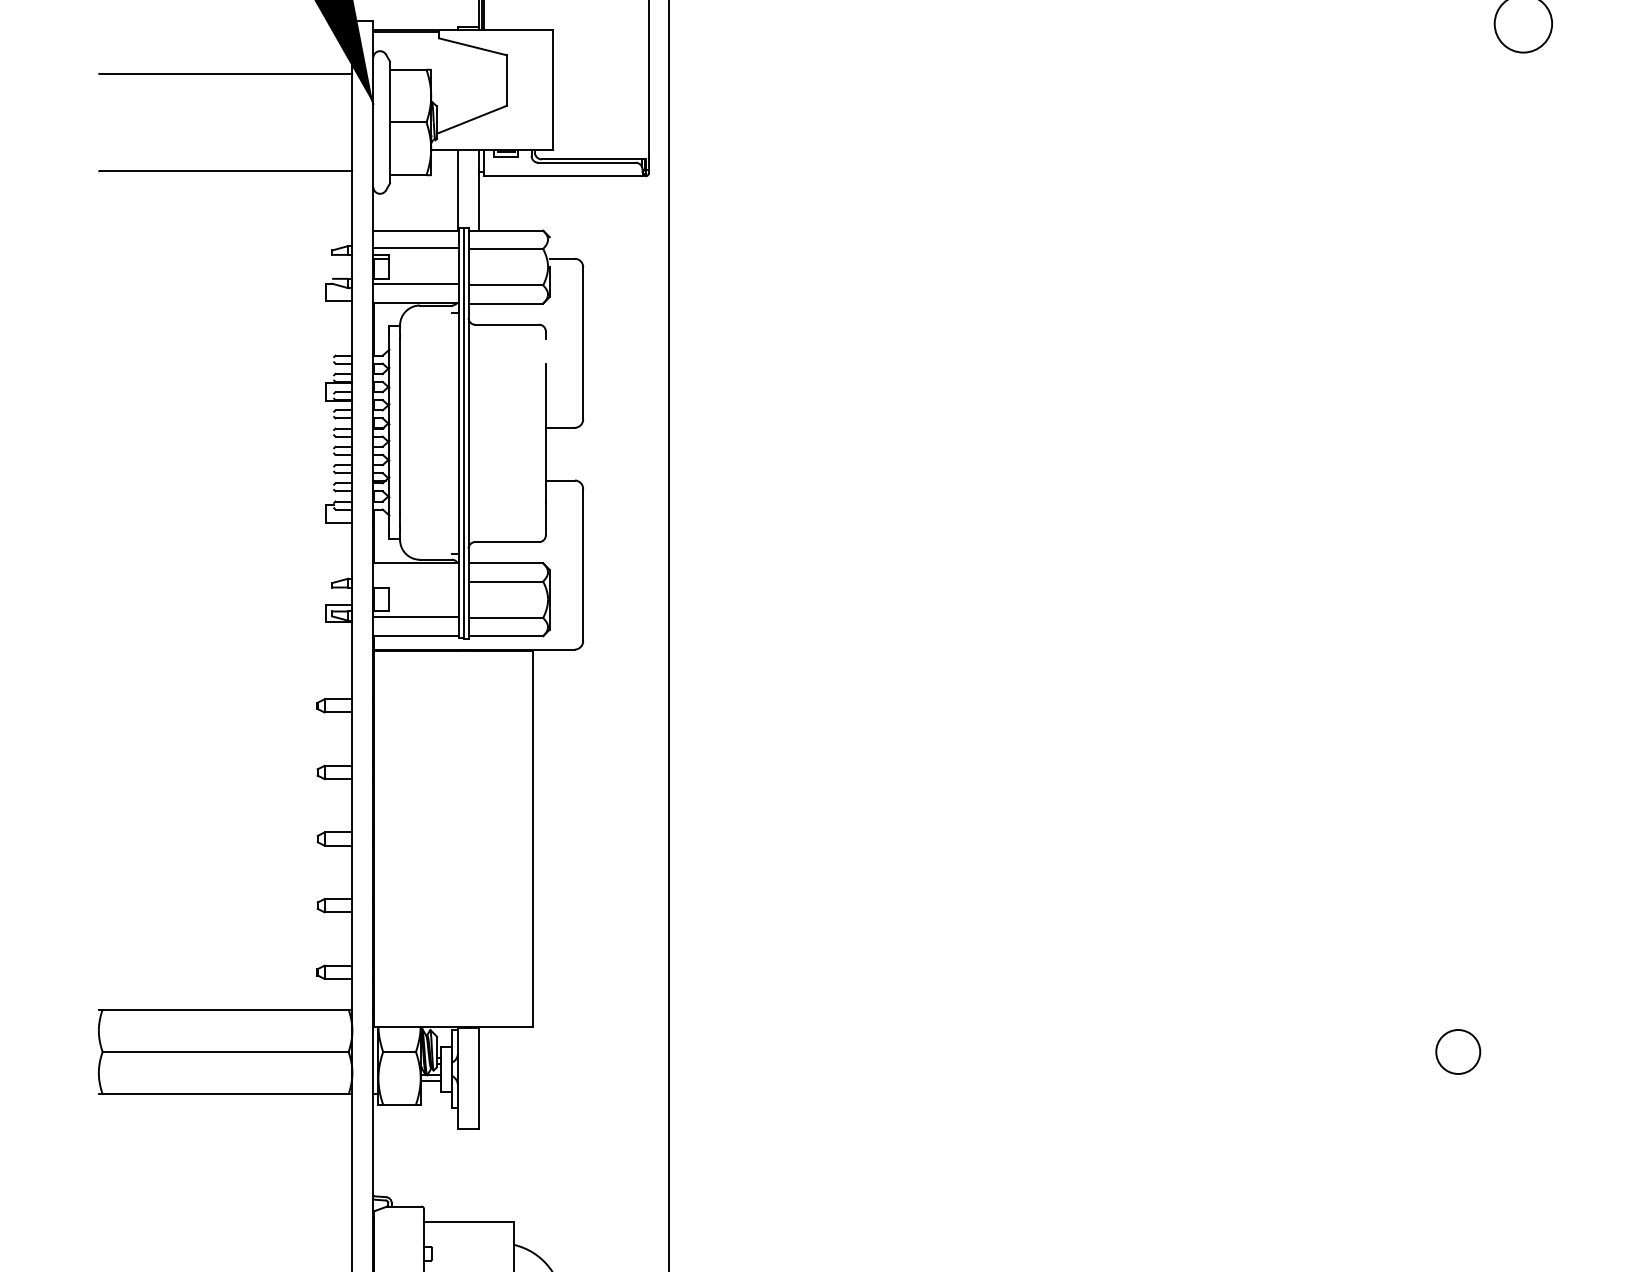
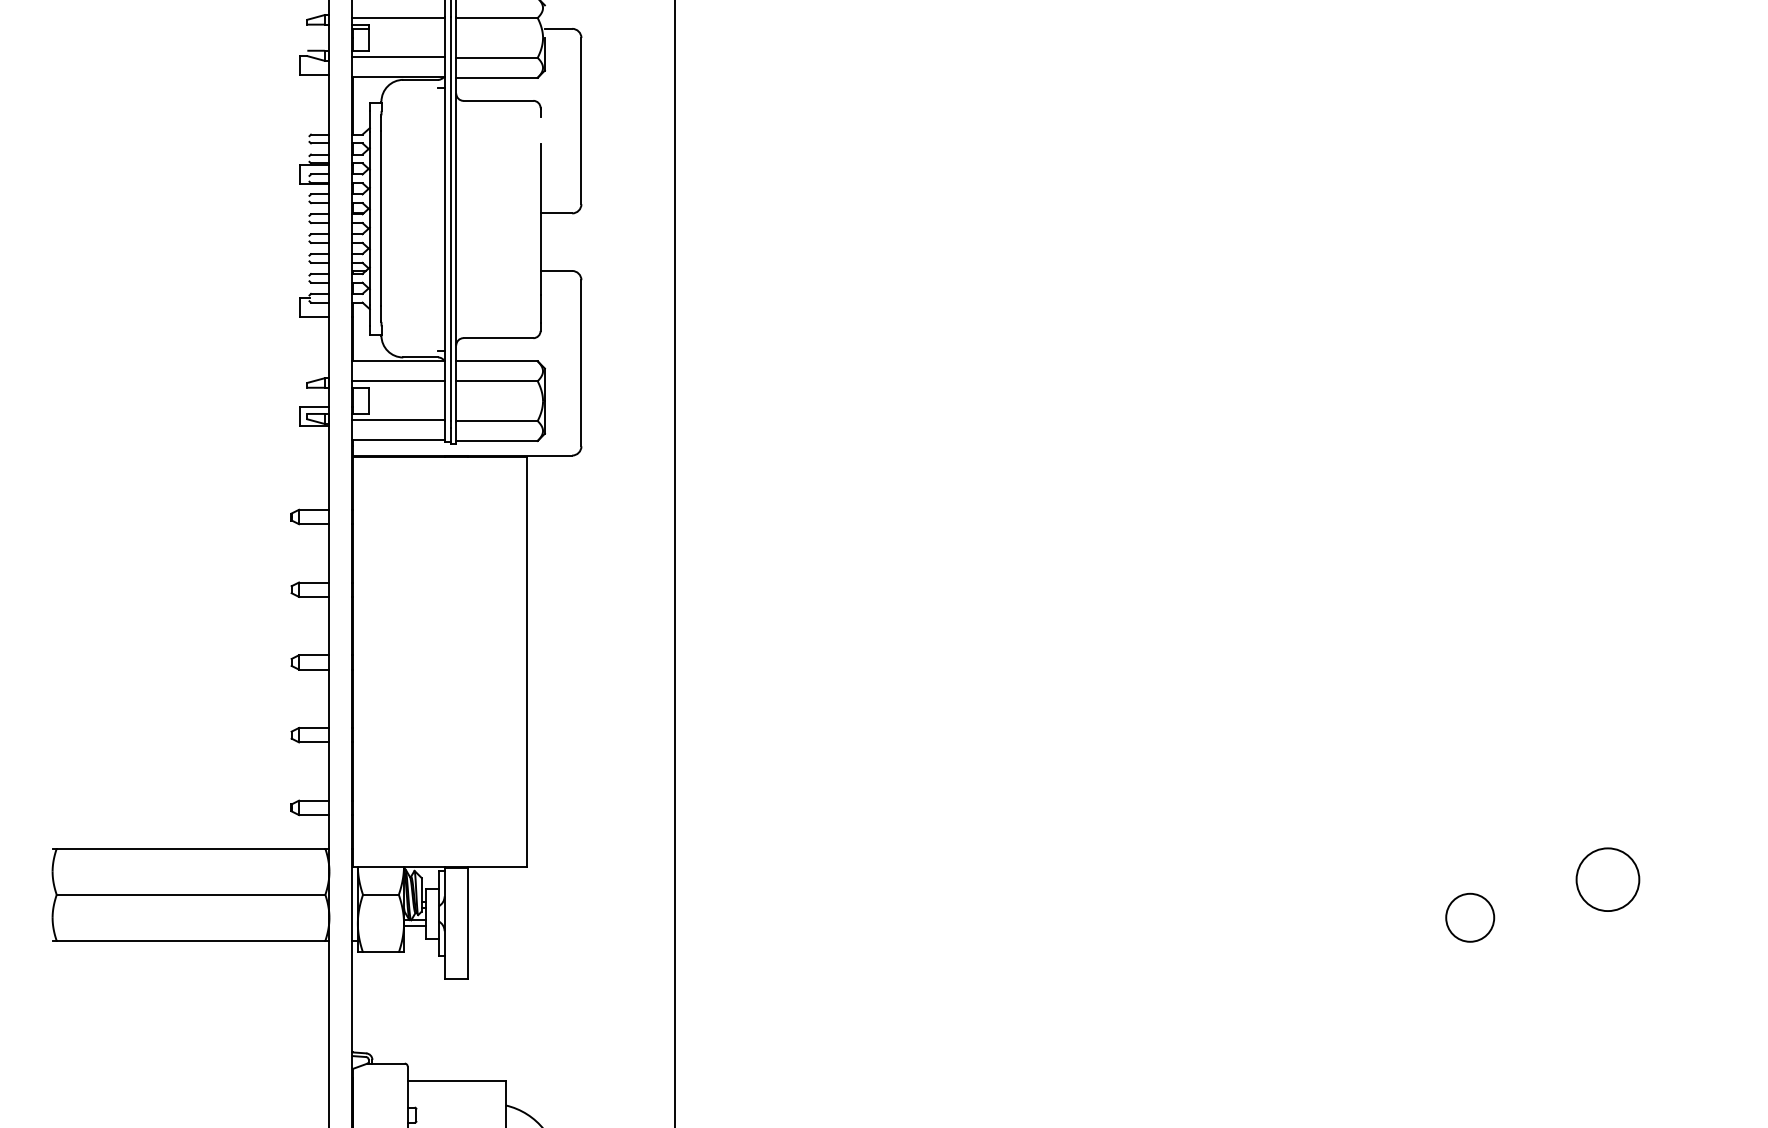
line: (415, 581) -> (398, 381), added
circle: (1522, 1037) -> (1606, 879), added
circle: (1458, 1051) -> (1470, 917), moved

